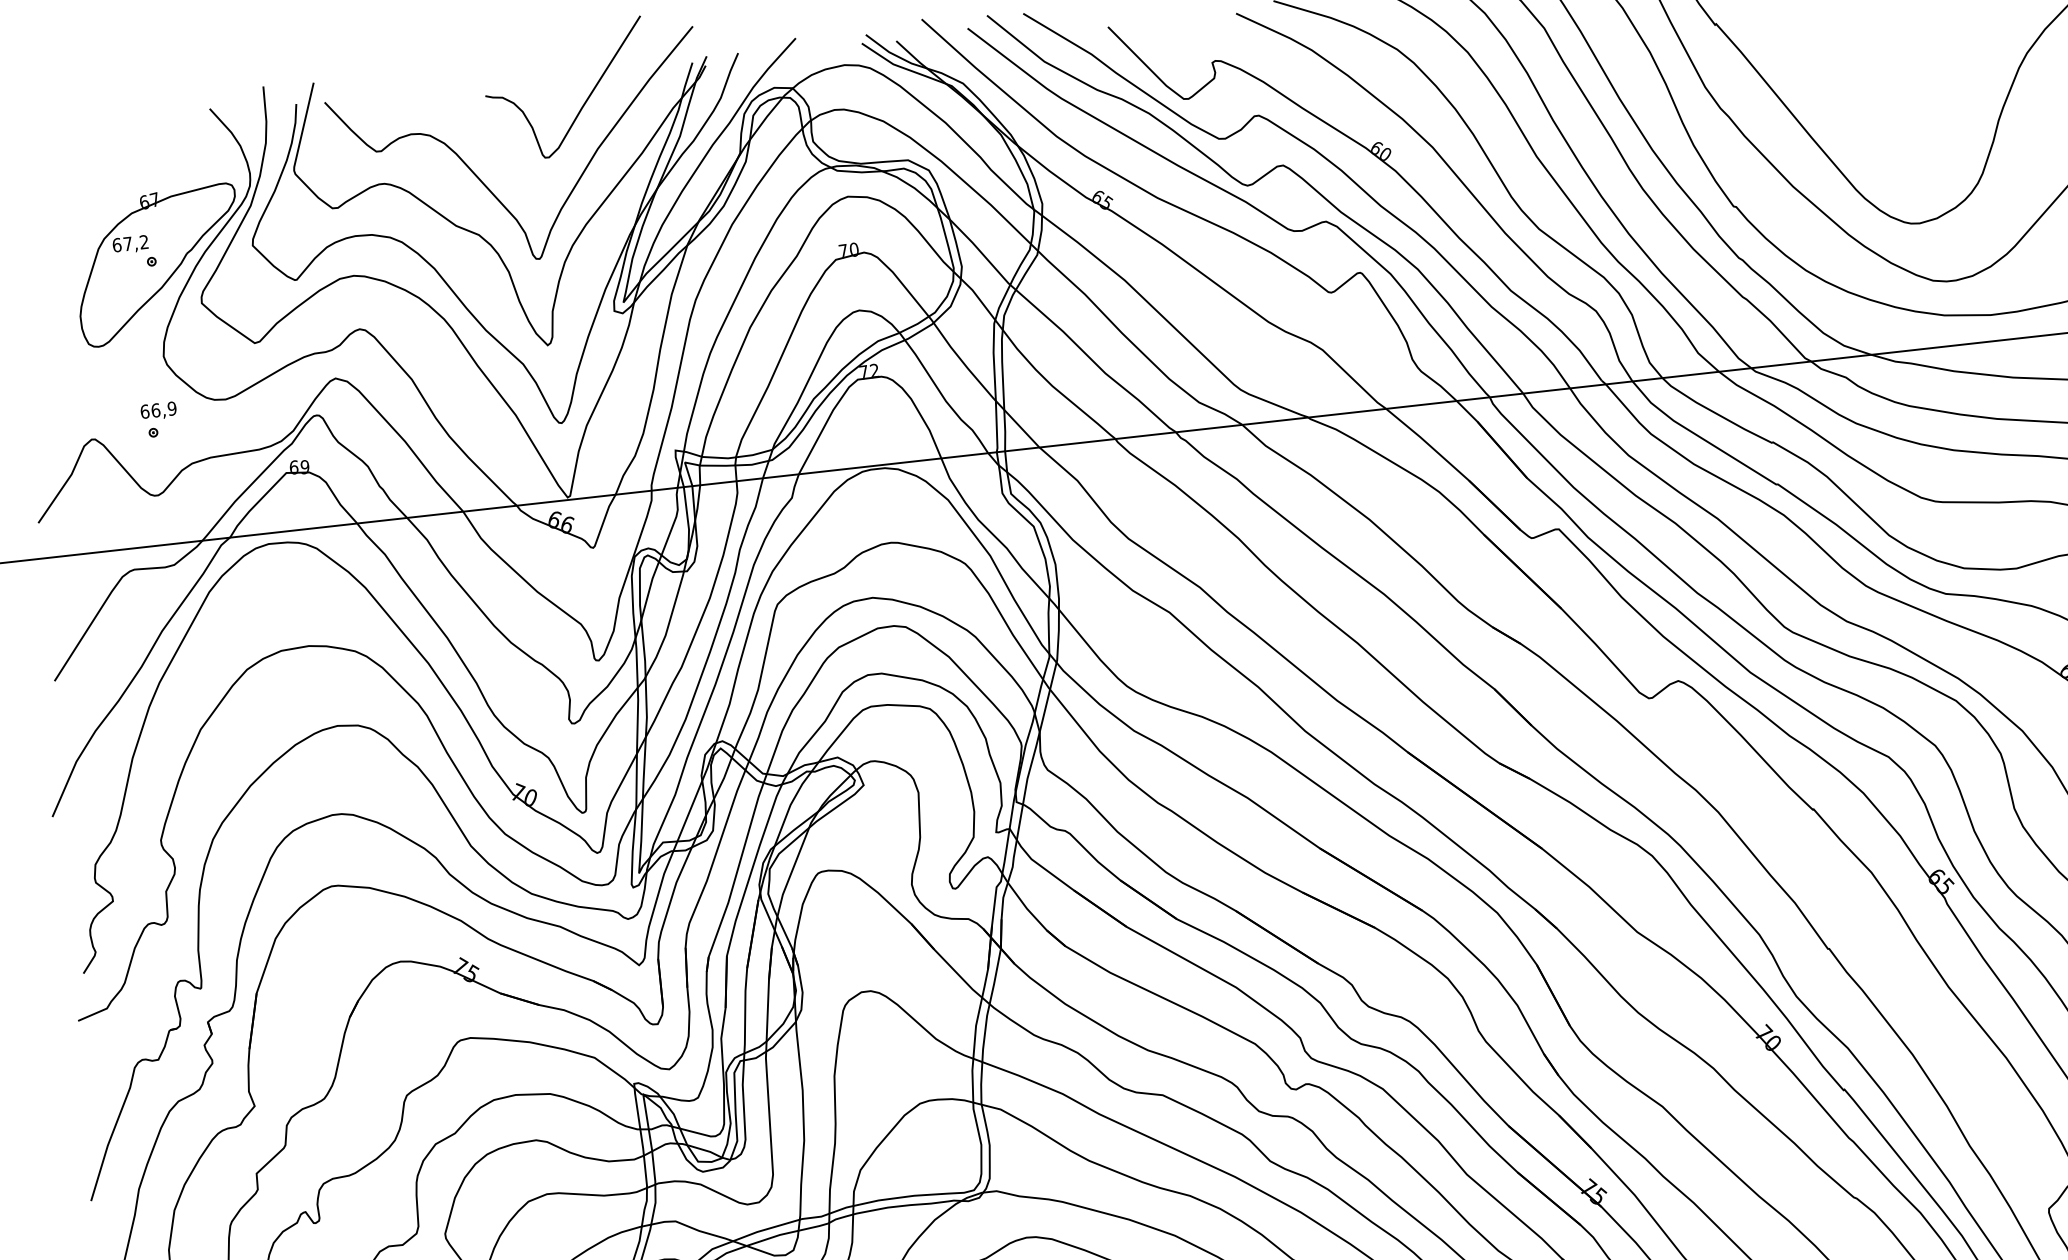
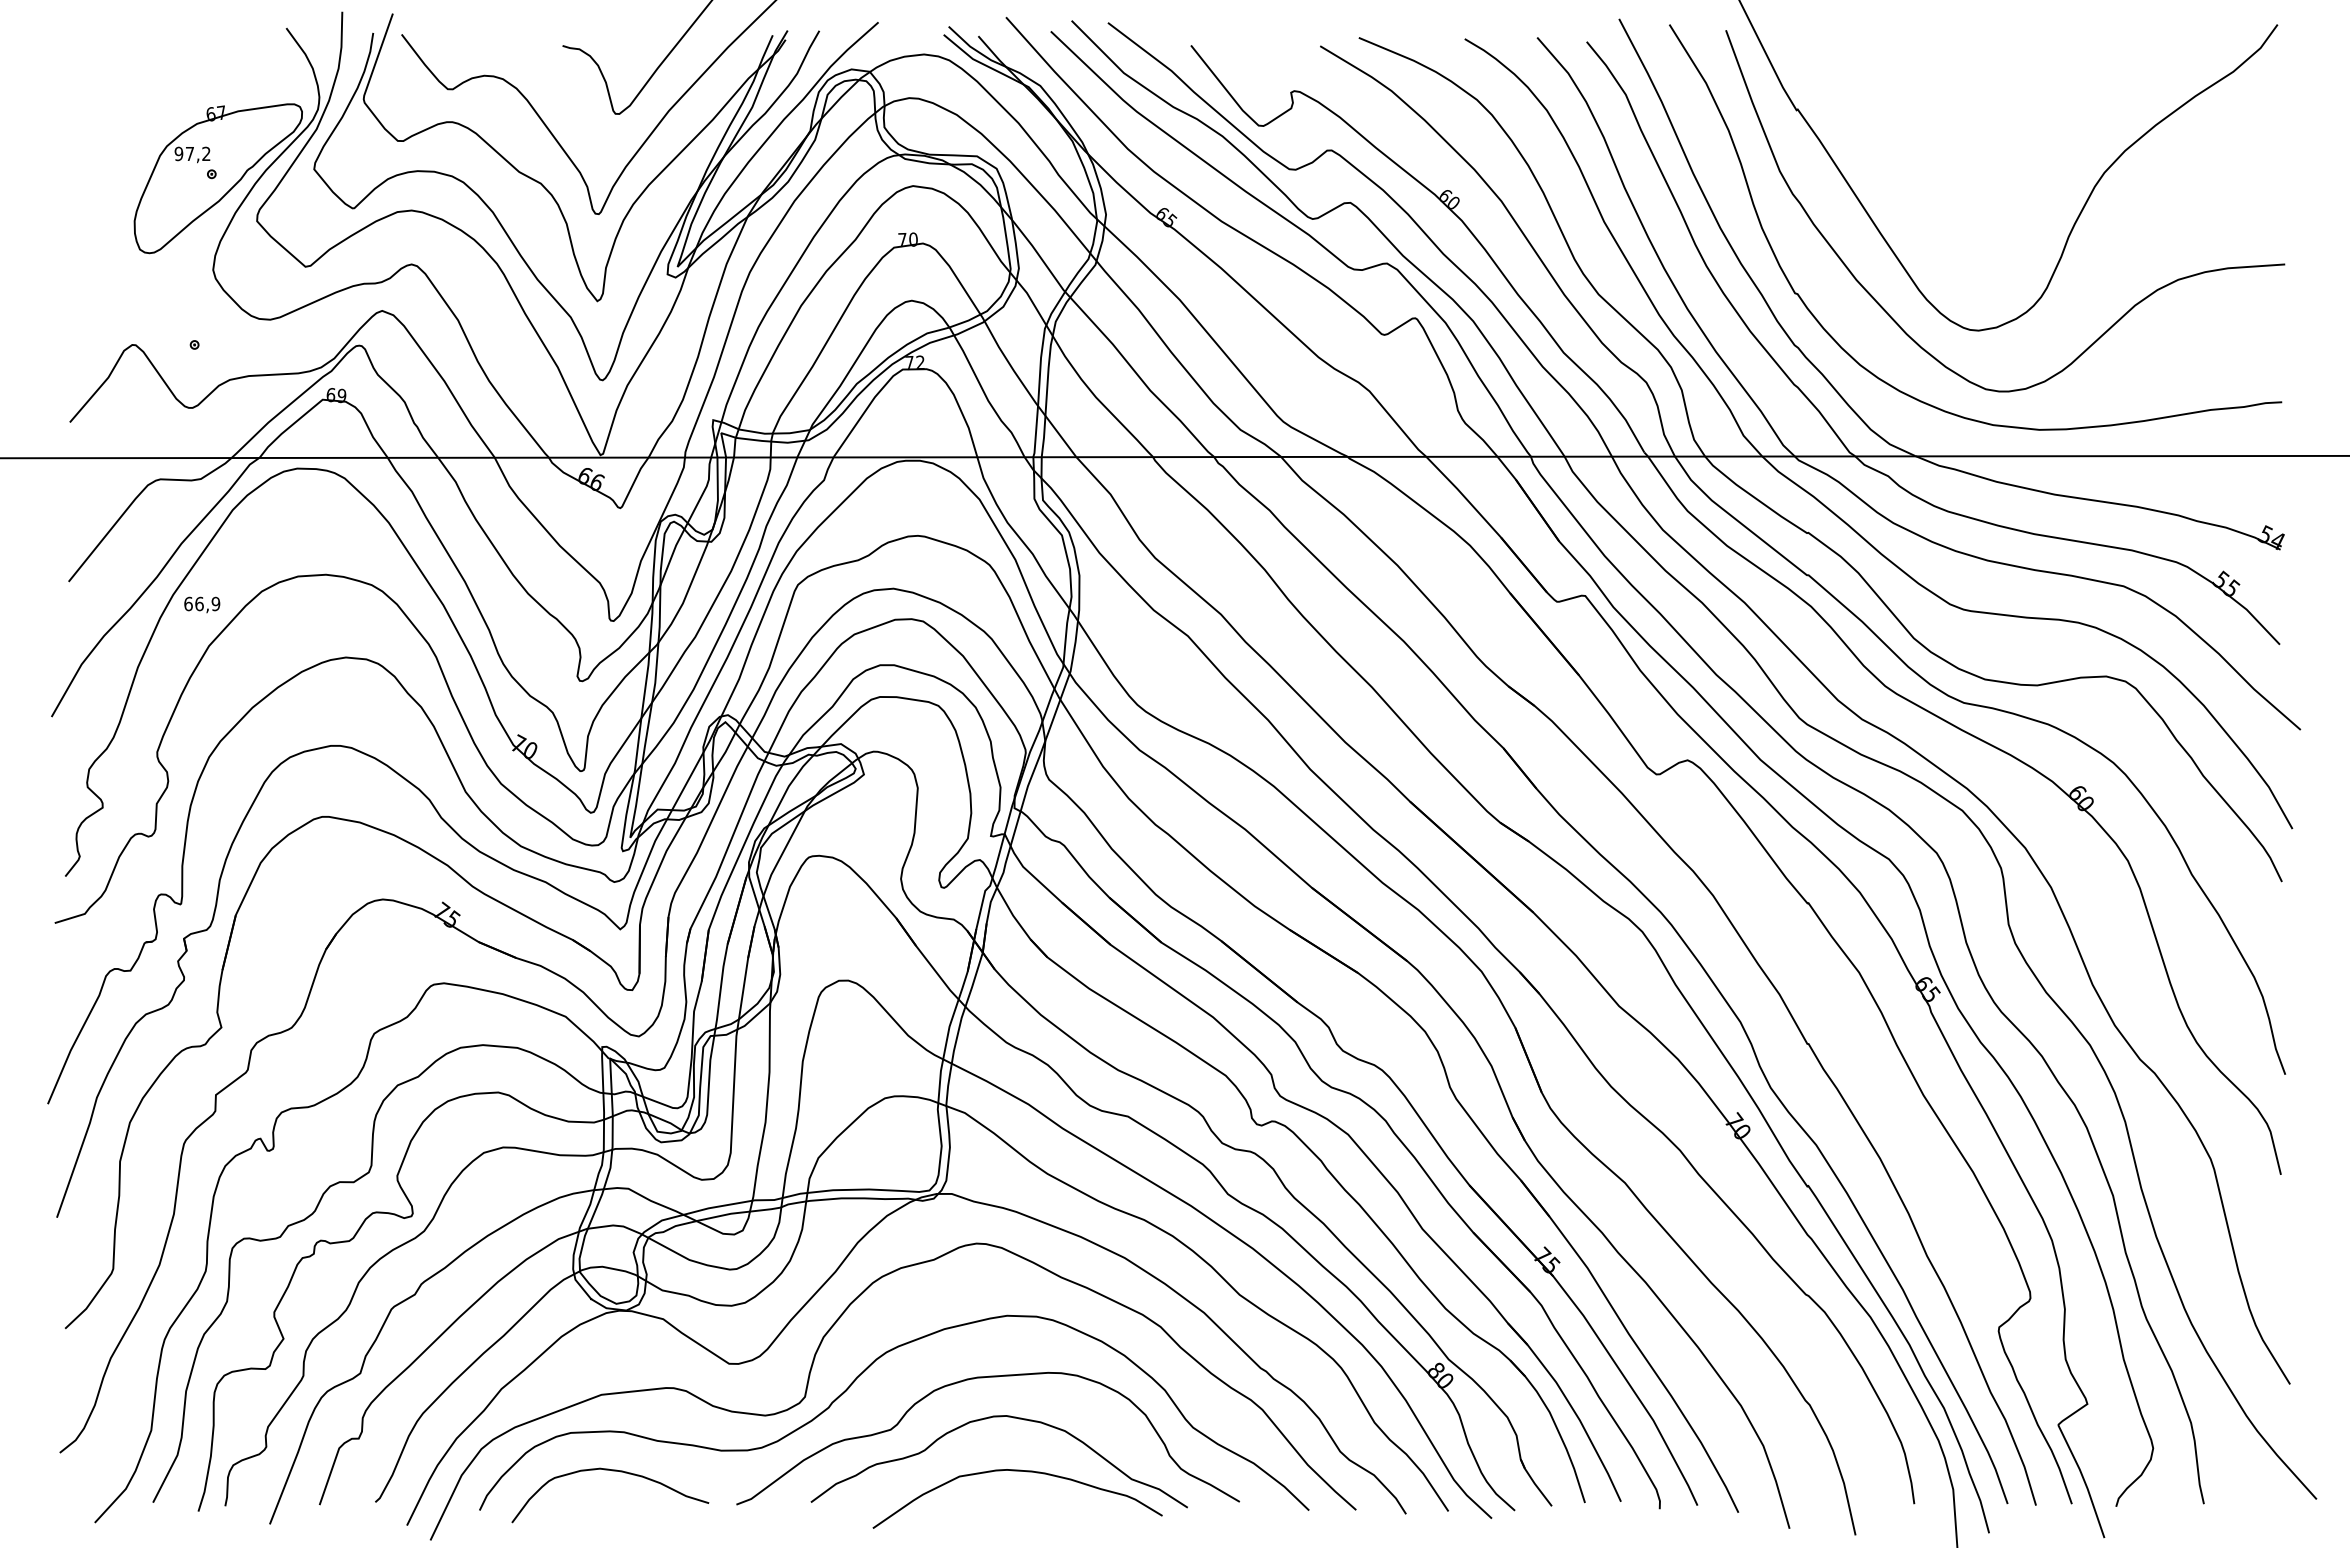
text: (116, 244) -> (178, 153), 67,2 -> 97,2
text: (158, 410) -> (202, 604), moved

